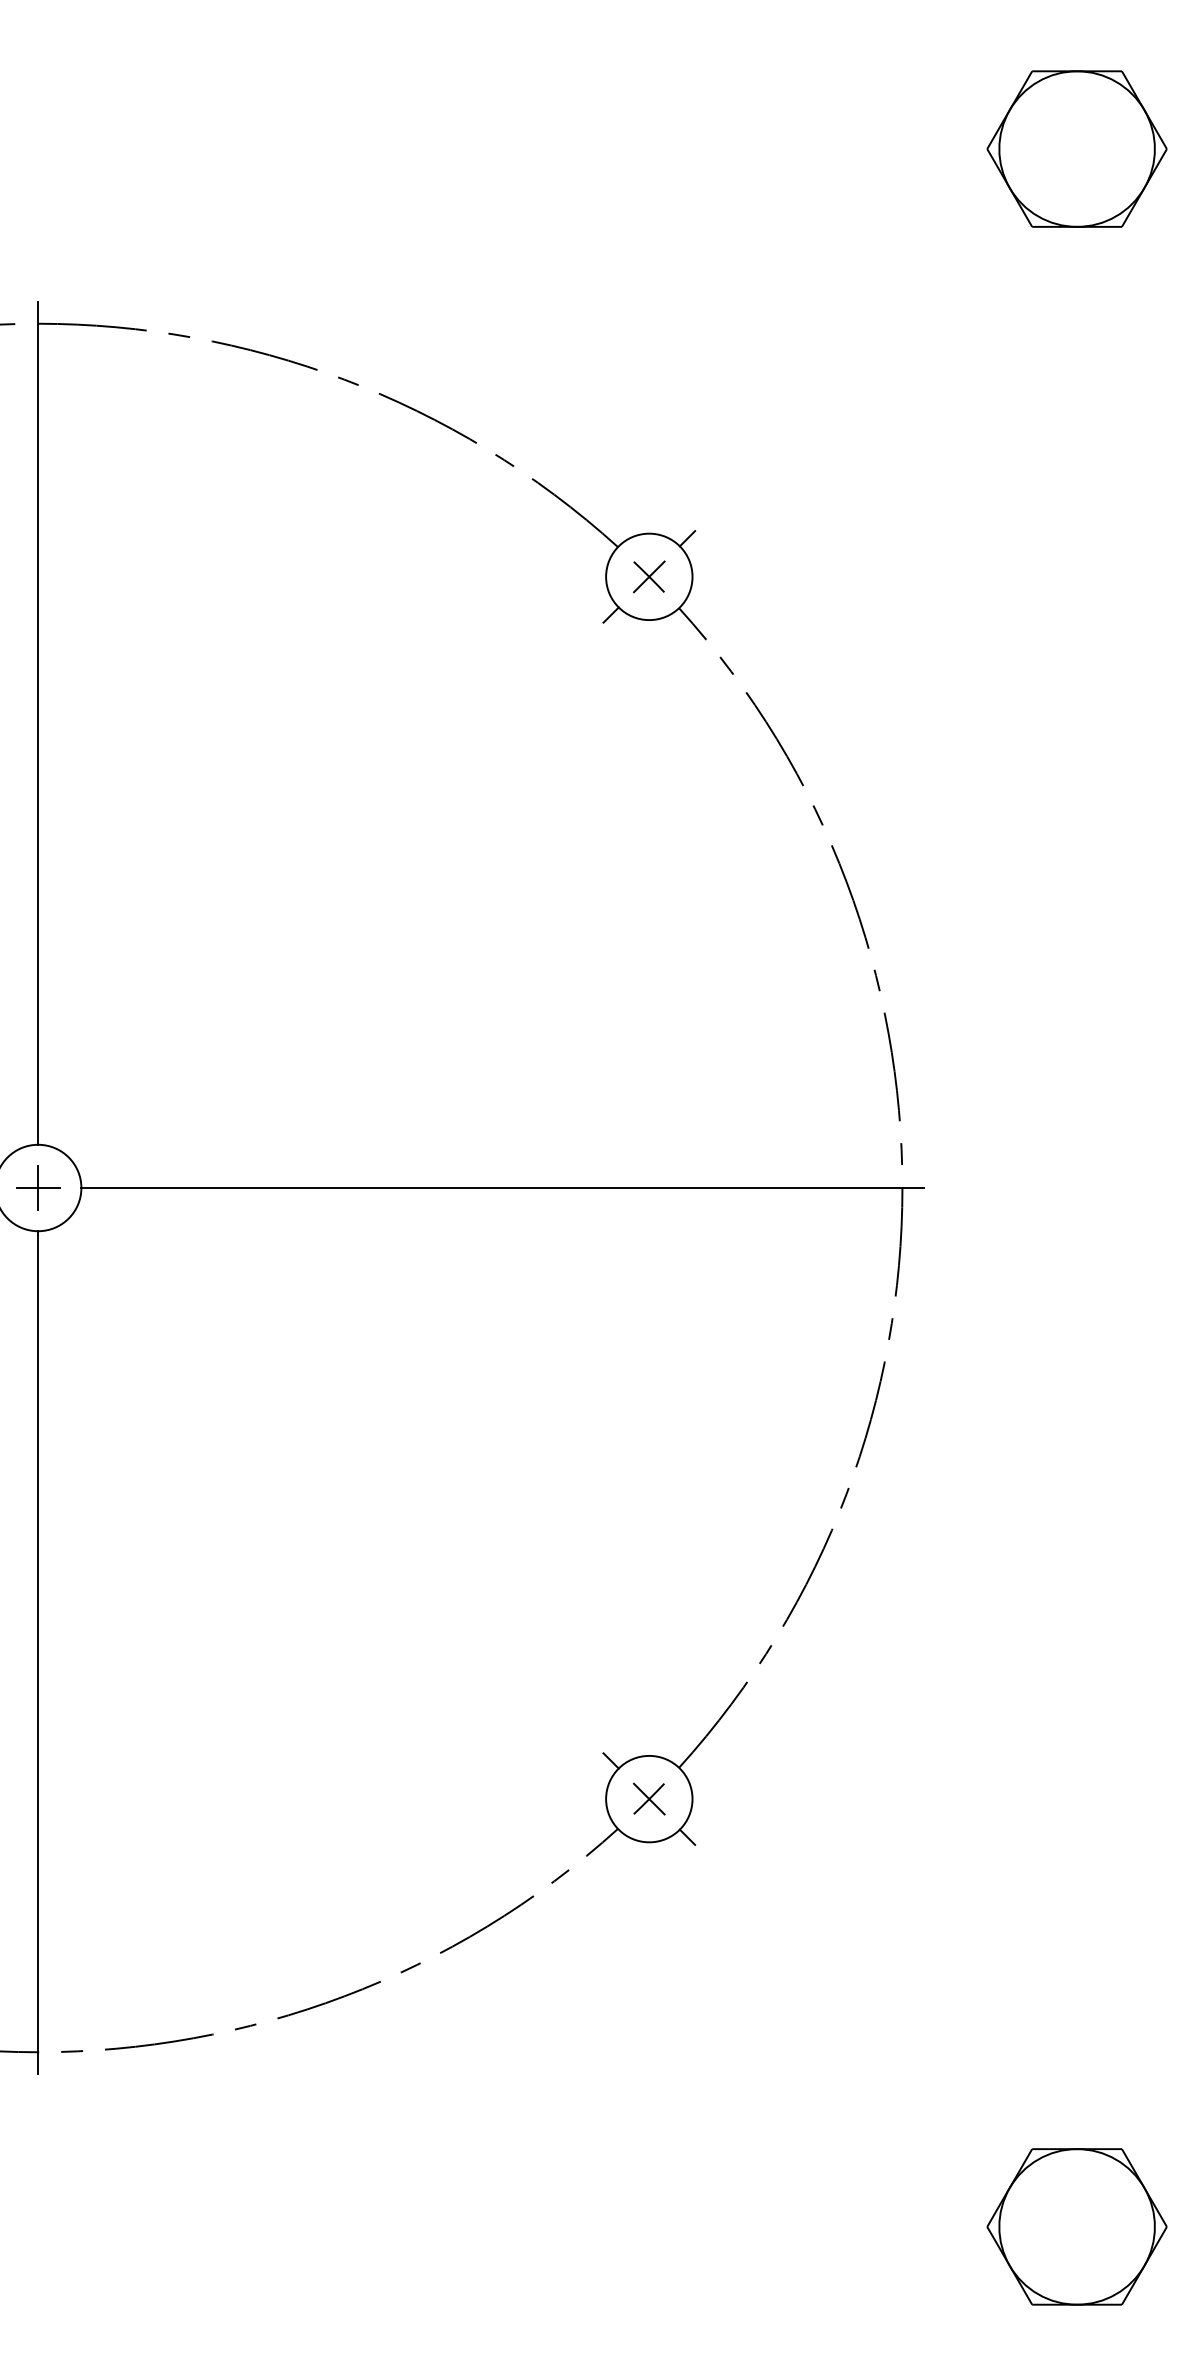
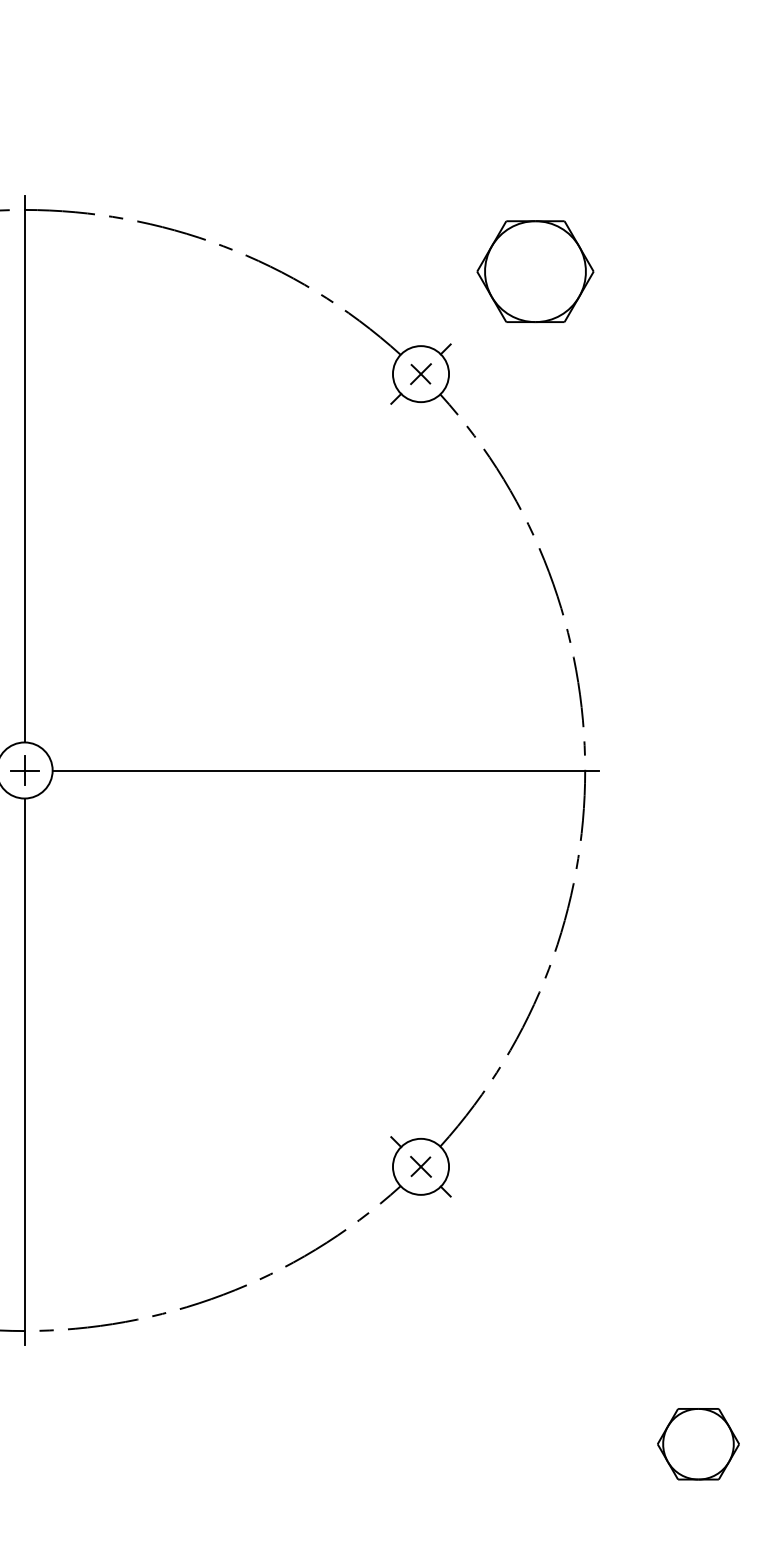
part: (1077, 148) -> (535, 271), moved
part: (1077, 2225) -> (698, 1443), size x0.7

